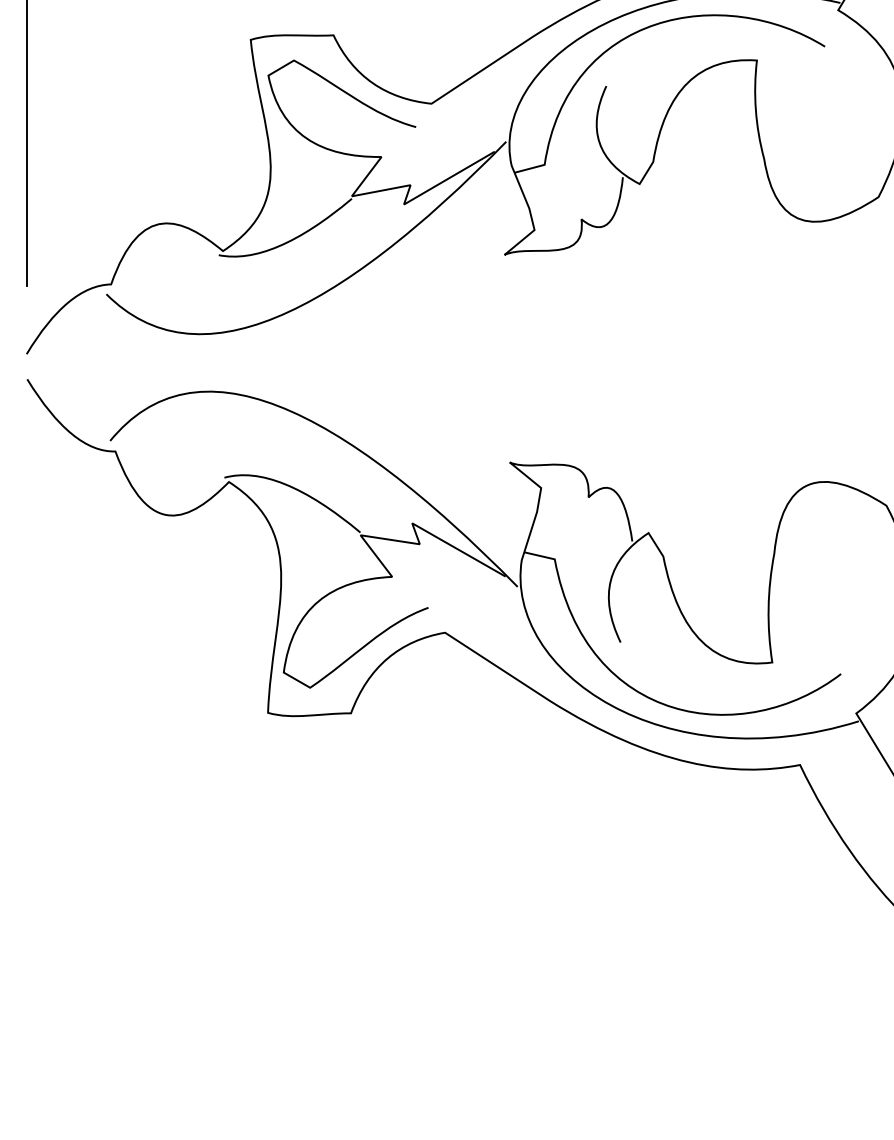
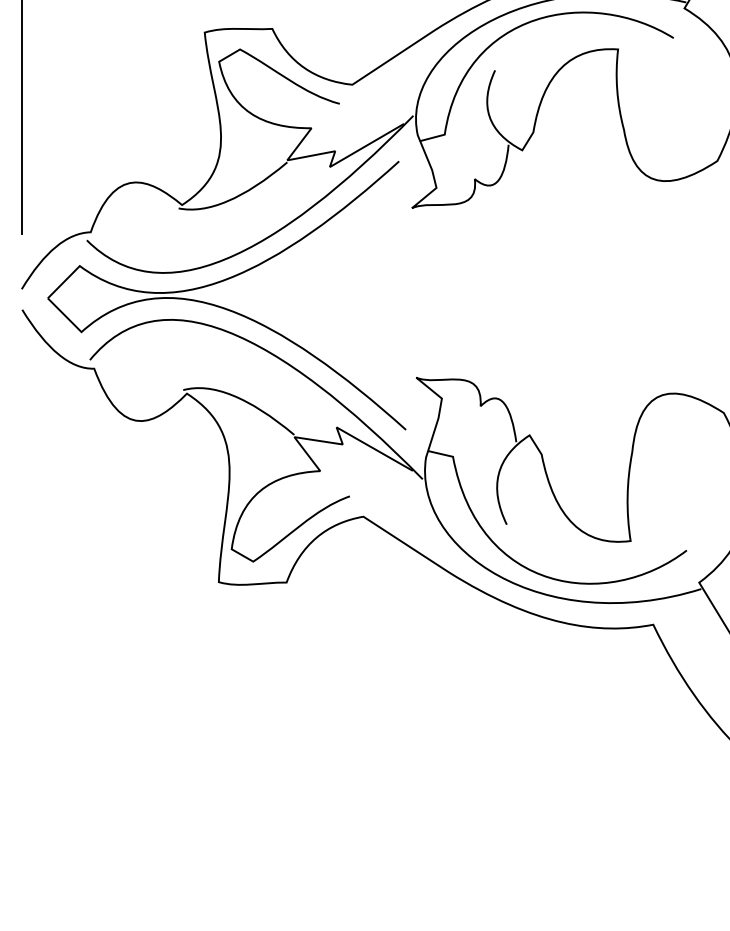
part: (271, 375) -> (221, 306), added

